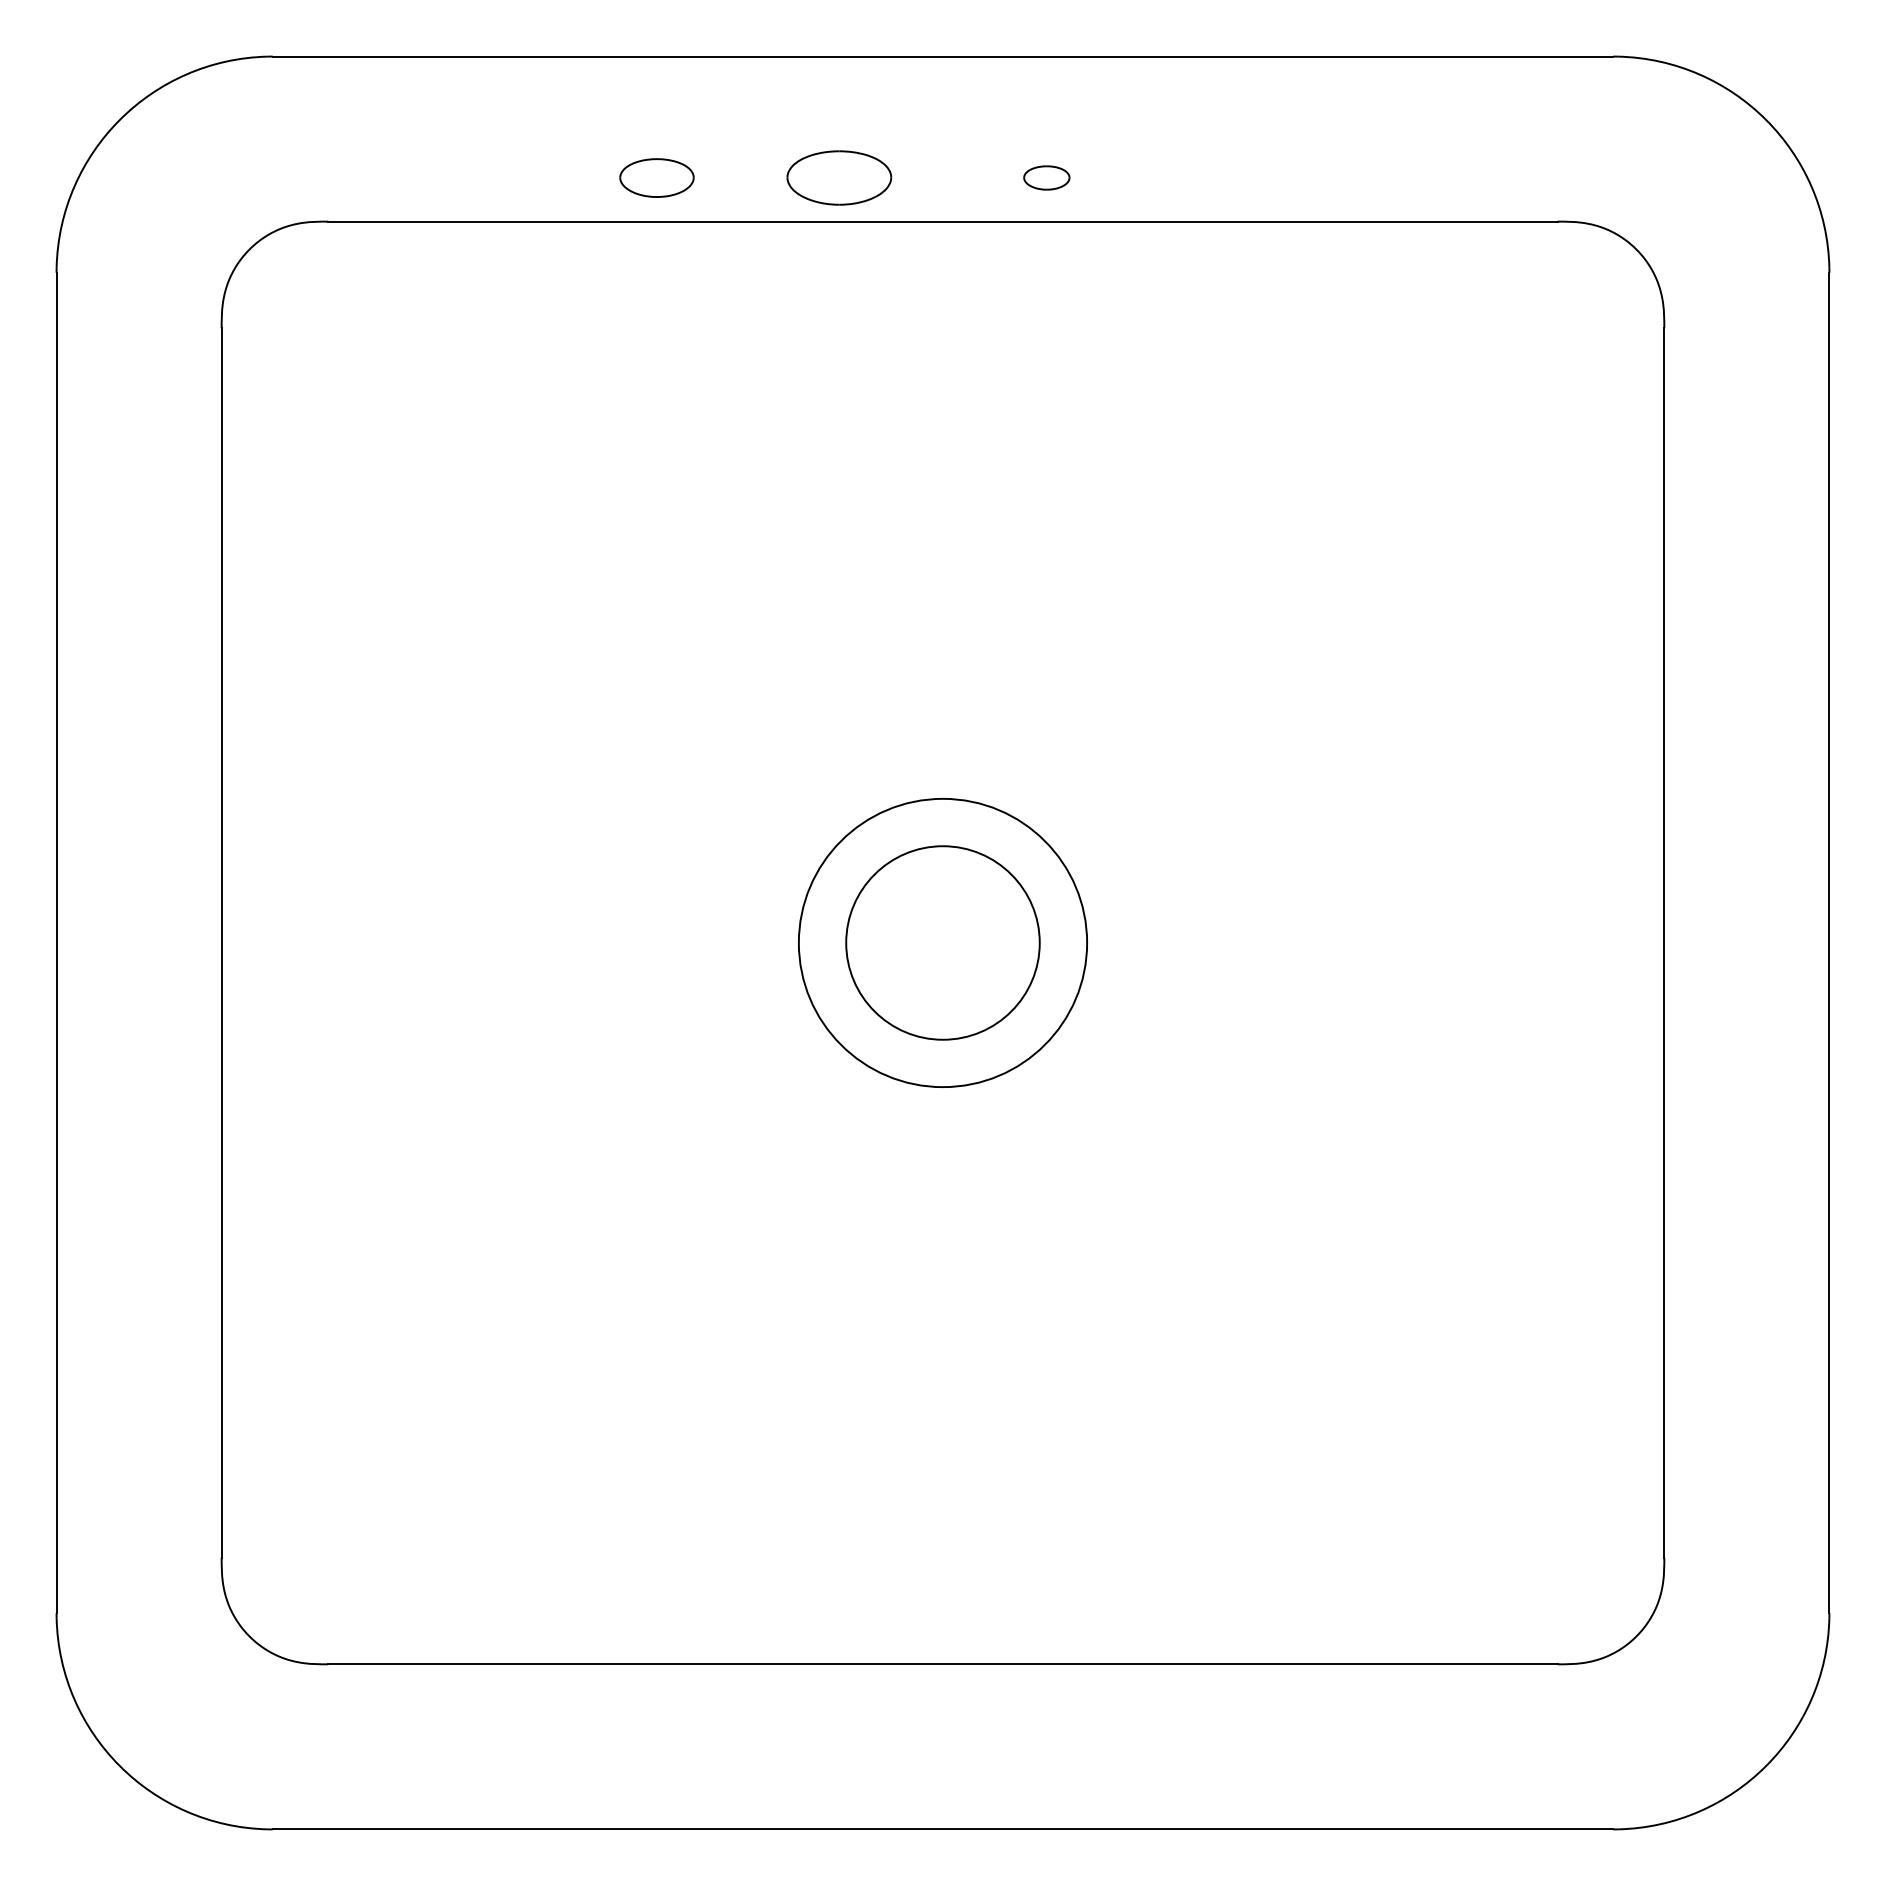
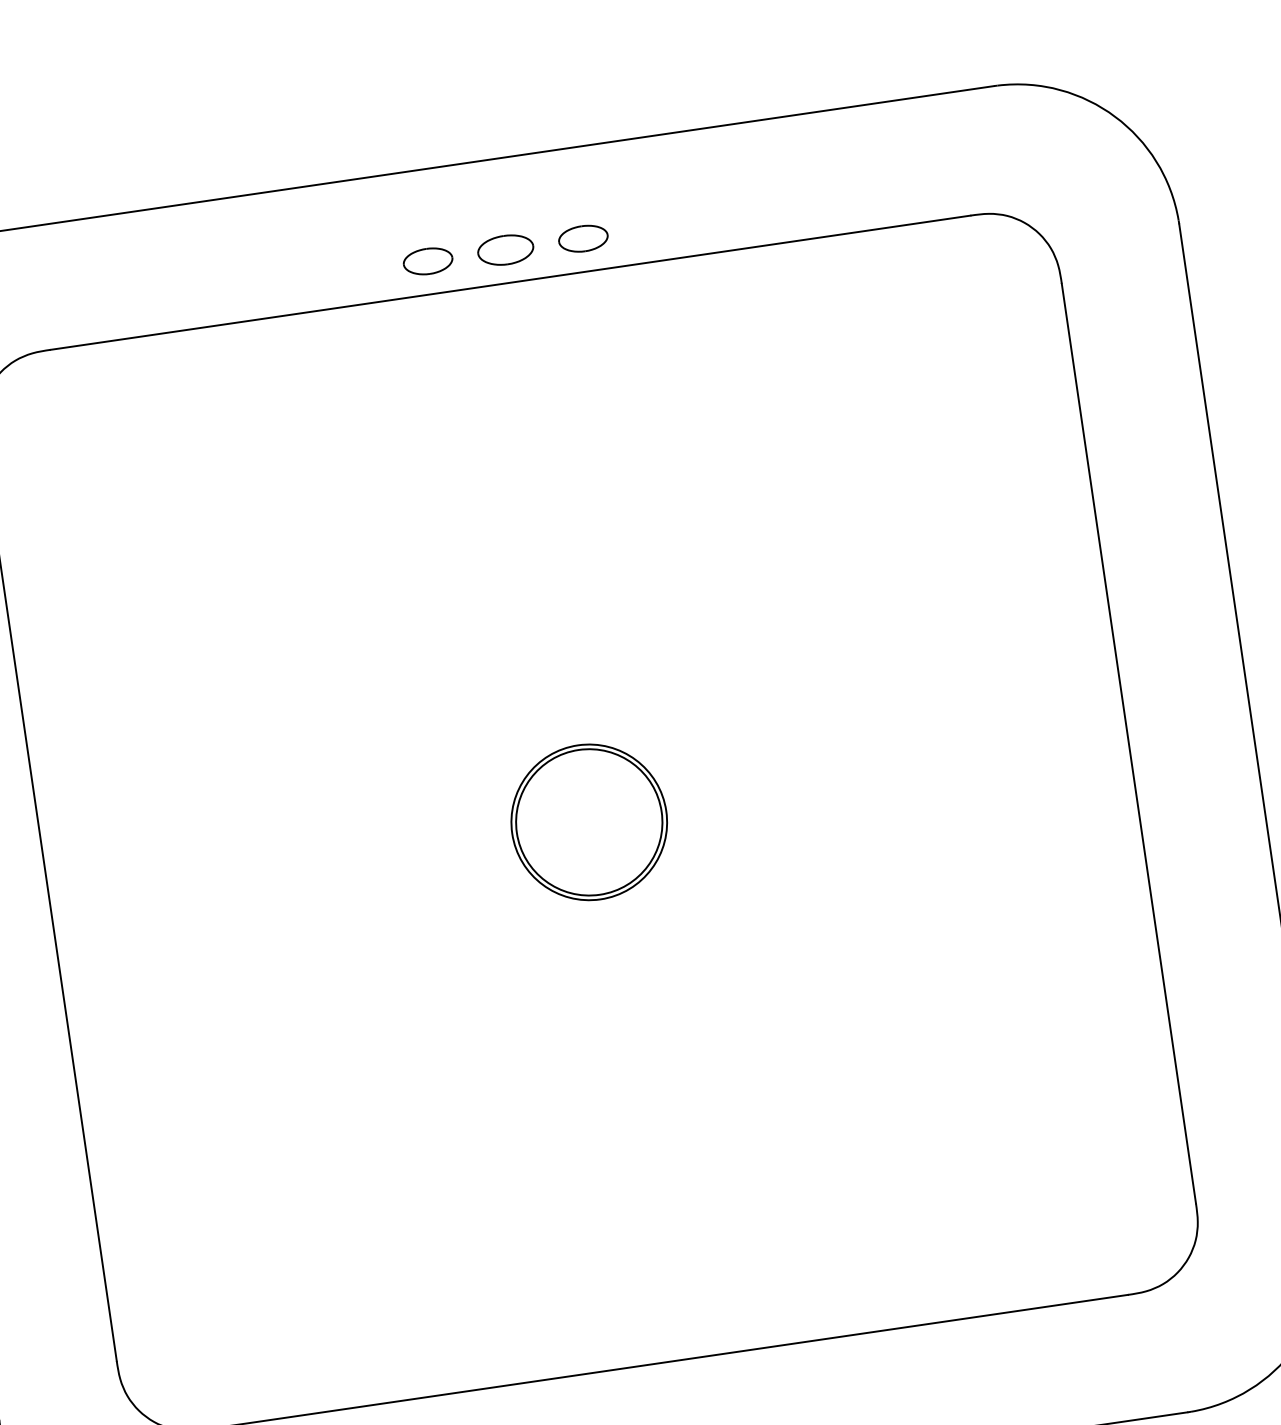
part: (656, 177) -> (505, 249), moved
part: (838, 177) -> (427, 261), size x0.62
part: (1046, 177) -> (583, 238), size x1.43
circle: (942, 942) -> (588, 822), size x0.71

